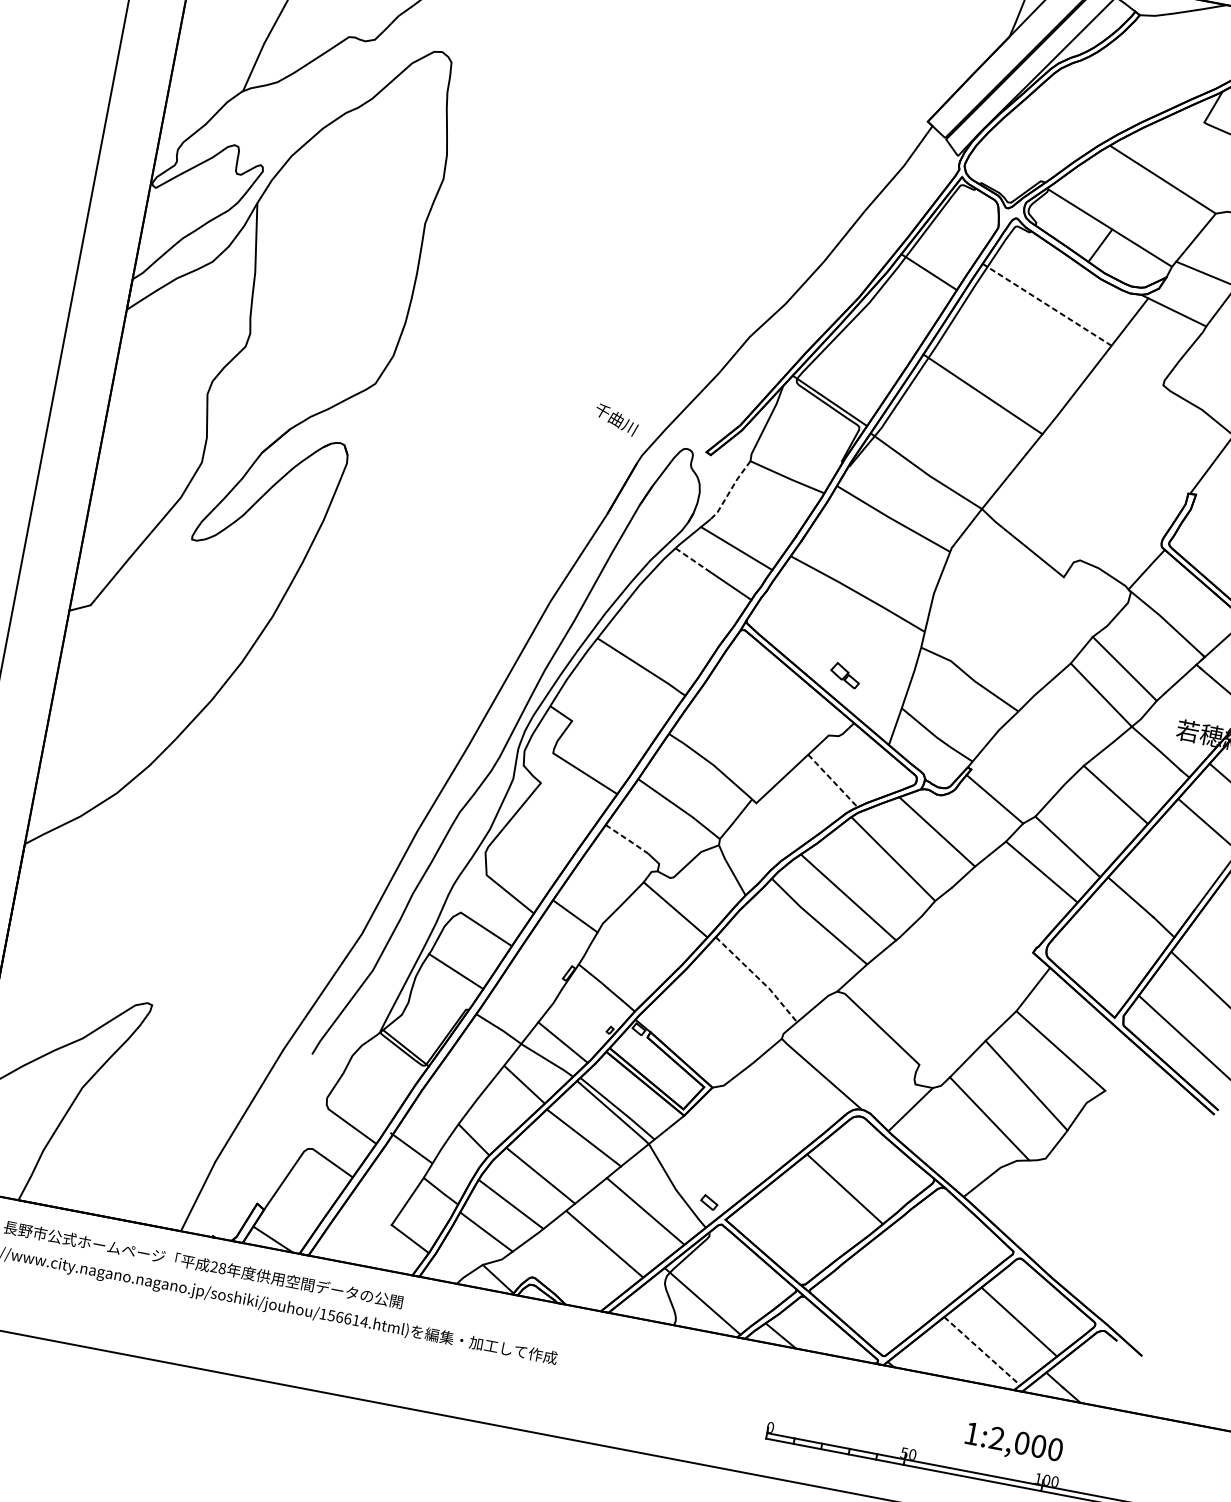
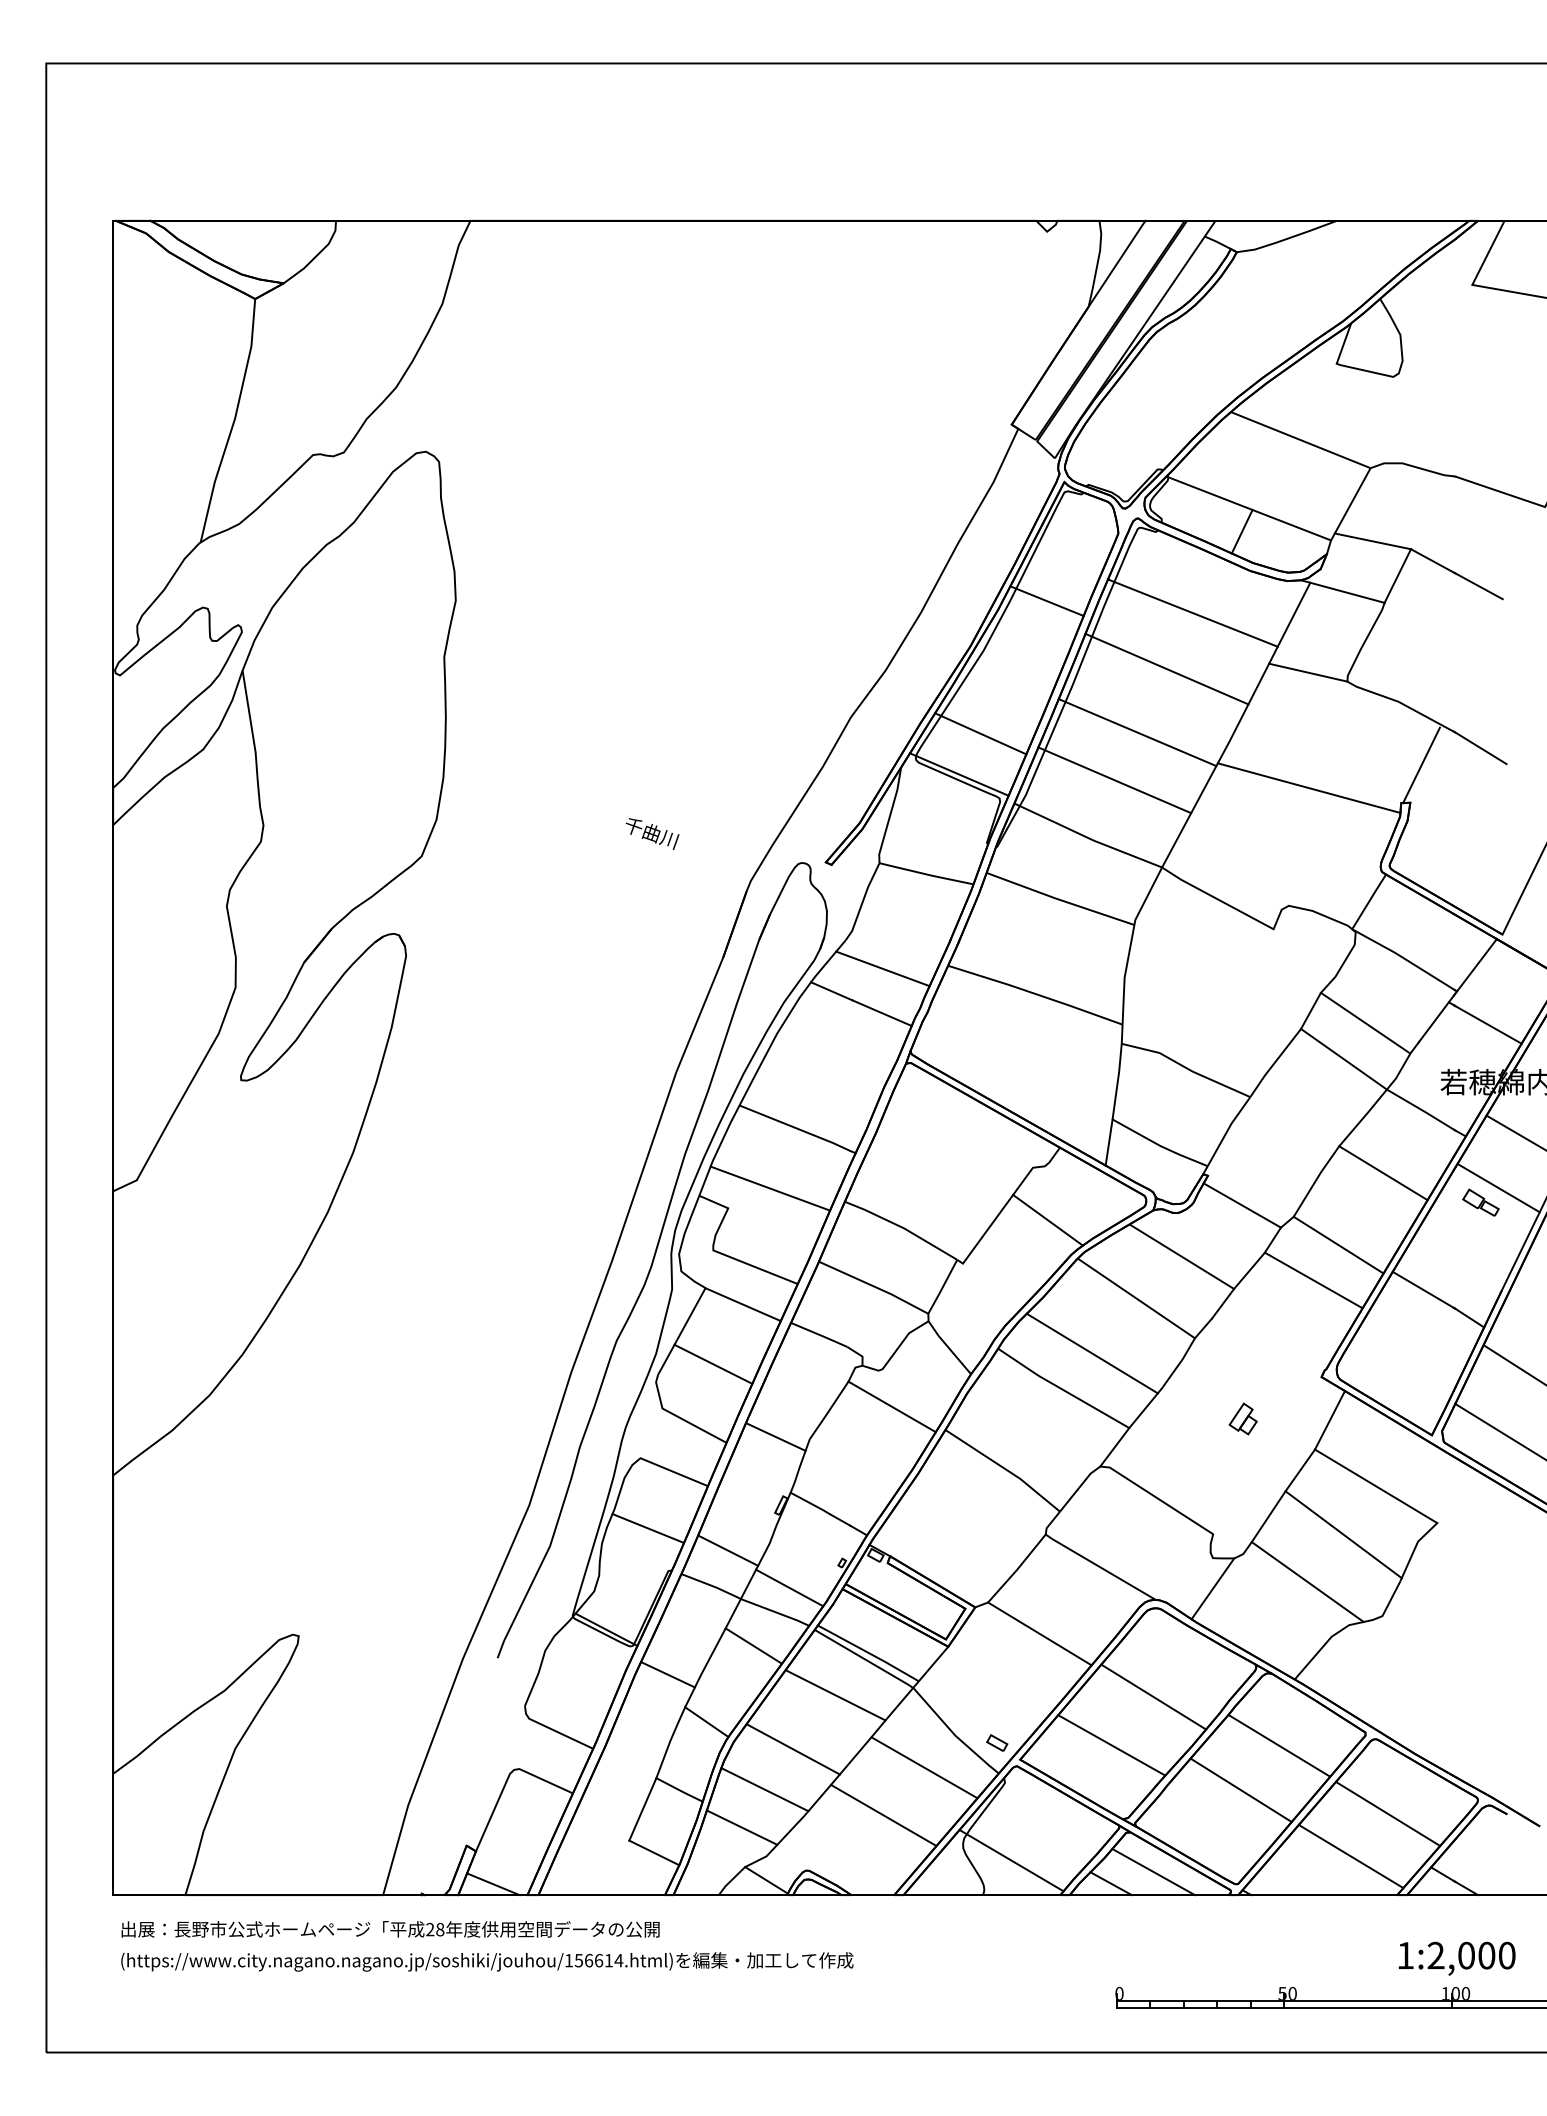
line: (1046, 304) -> (1192, 612), dashed -> solid
line: (1016, 346) -> (1166, 668), added
line: (853, 370) -> (980, 733), added
line: (1132, 371) -> (1308, 672), added
text: (617, 419) -> (652, 833), moved
line: (956, 430) -> (1114, 780), added
line: (1114, 466) -> (1308, 787), added
line: (730, 490) -> (862, 902), dashed -> solid
line: (691, 559) -> (832, 991), dashed -> solid
part: (845, 675) -> (1480, 1202), moved
line: (609, 711) -> (770, 1188), added
line: (833, 781) -> (1048, 1220), dashed -> solid
line: (568, 802) -> (742, 1304), added
line: (627, 839) -> (819, 1335), dashed -> solid
line: (535, 846) -> (713, 1363), added
part: (961, 974) -> (1242, 1418), added
line: (758, 979) -> (1005, 1469), dashed -> solid
line: (518, 1002) -> (728, 1550), added
line: (761, 1119) -> (1039, 1633), added
line: (410, 1147) -> (667, 1674), moved
line: (802, 1222) -> (1111, 1745), added
line: (940, 1248) -> (1279, 1745), added
line: (901, 1279) -> (1240, 1790), added
line: (817, 1332) -> (1153, 1871), added
line: (982, 1351) -> (1351, 1856), dashed -> solid
text: (1013, 1444) -> (1456, 1958), moved

